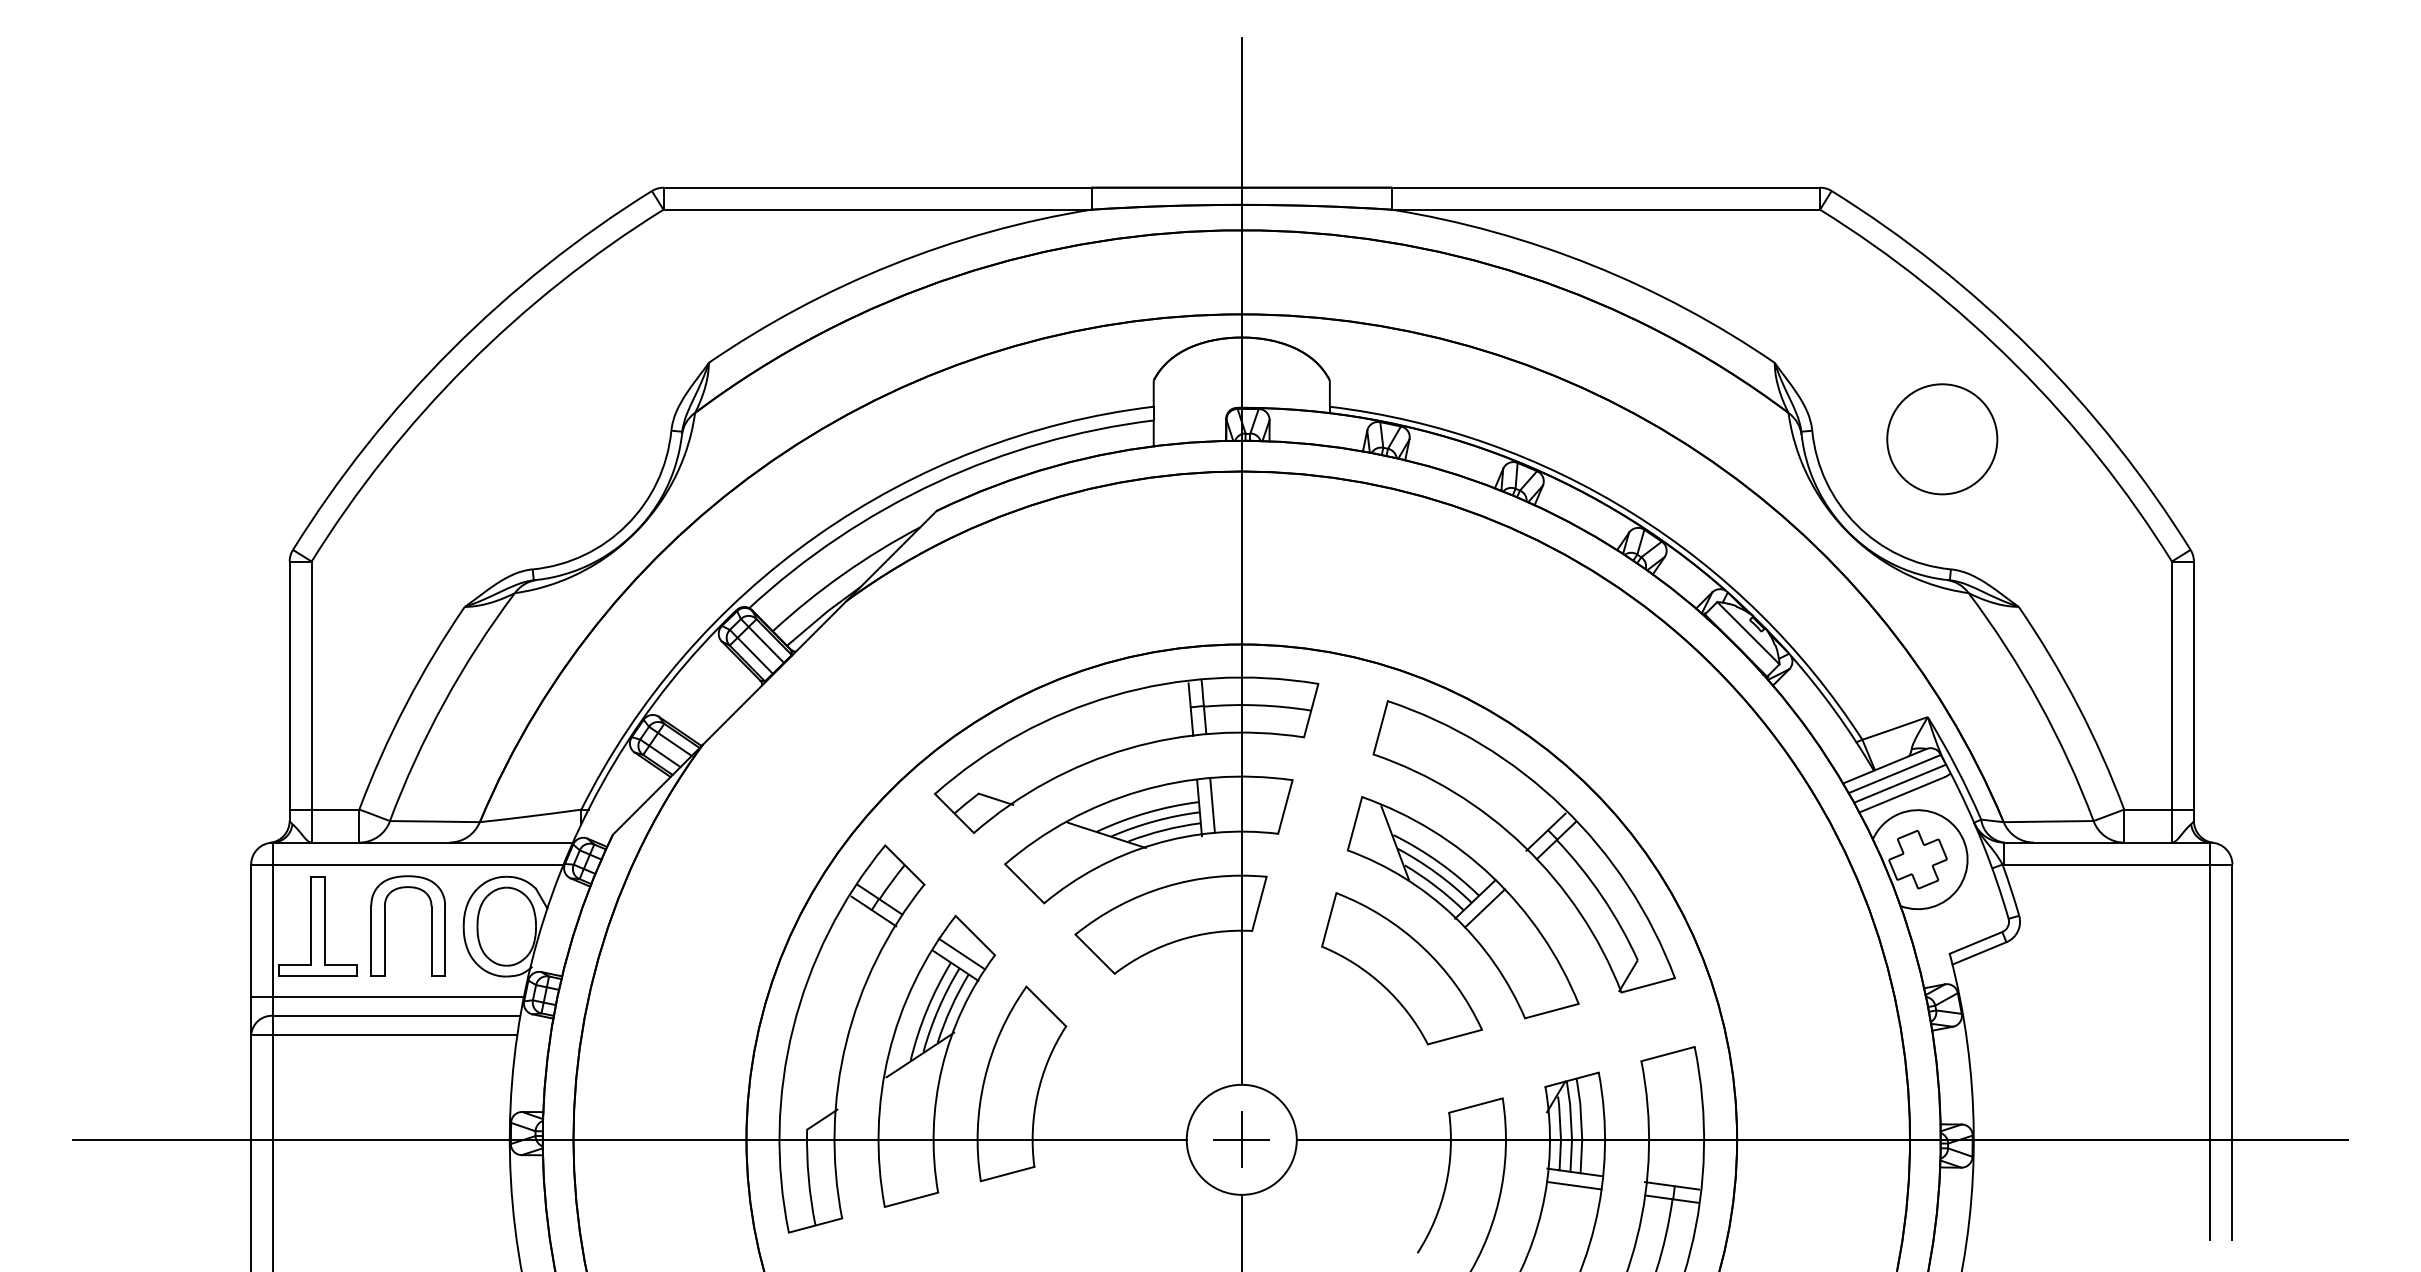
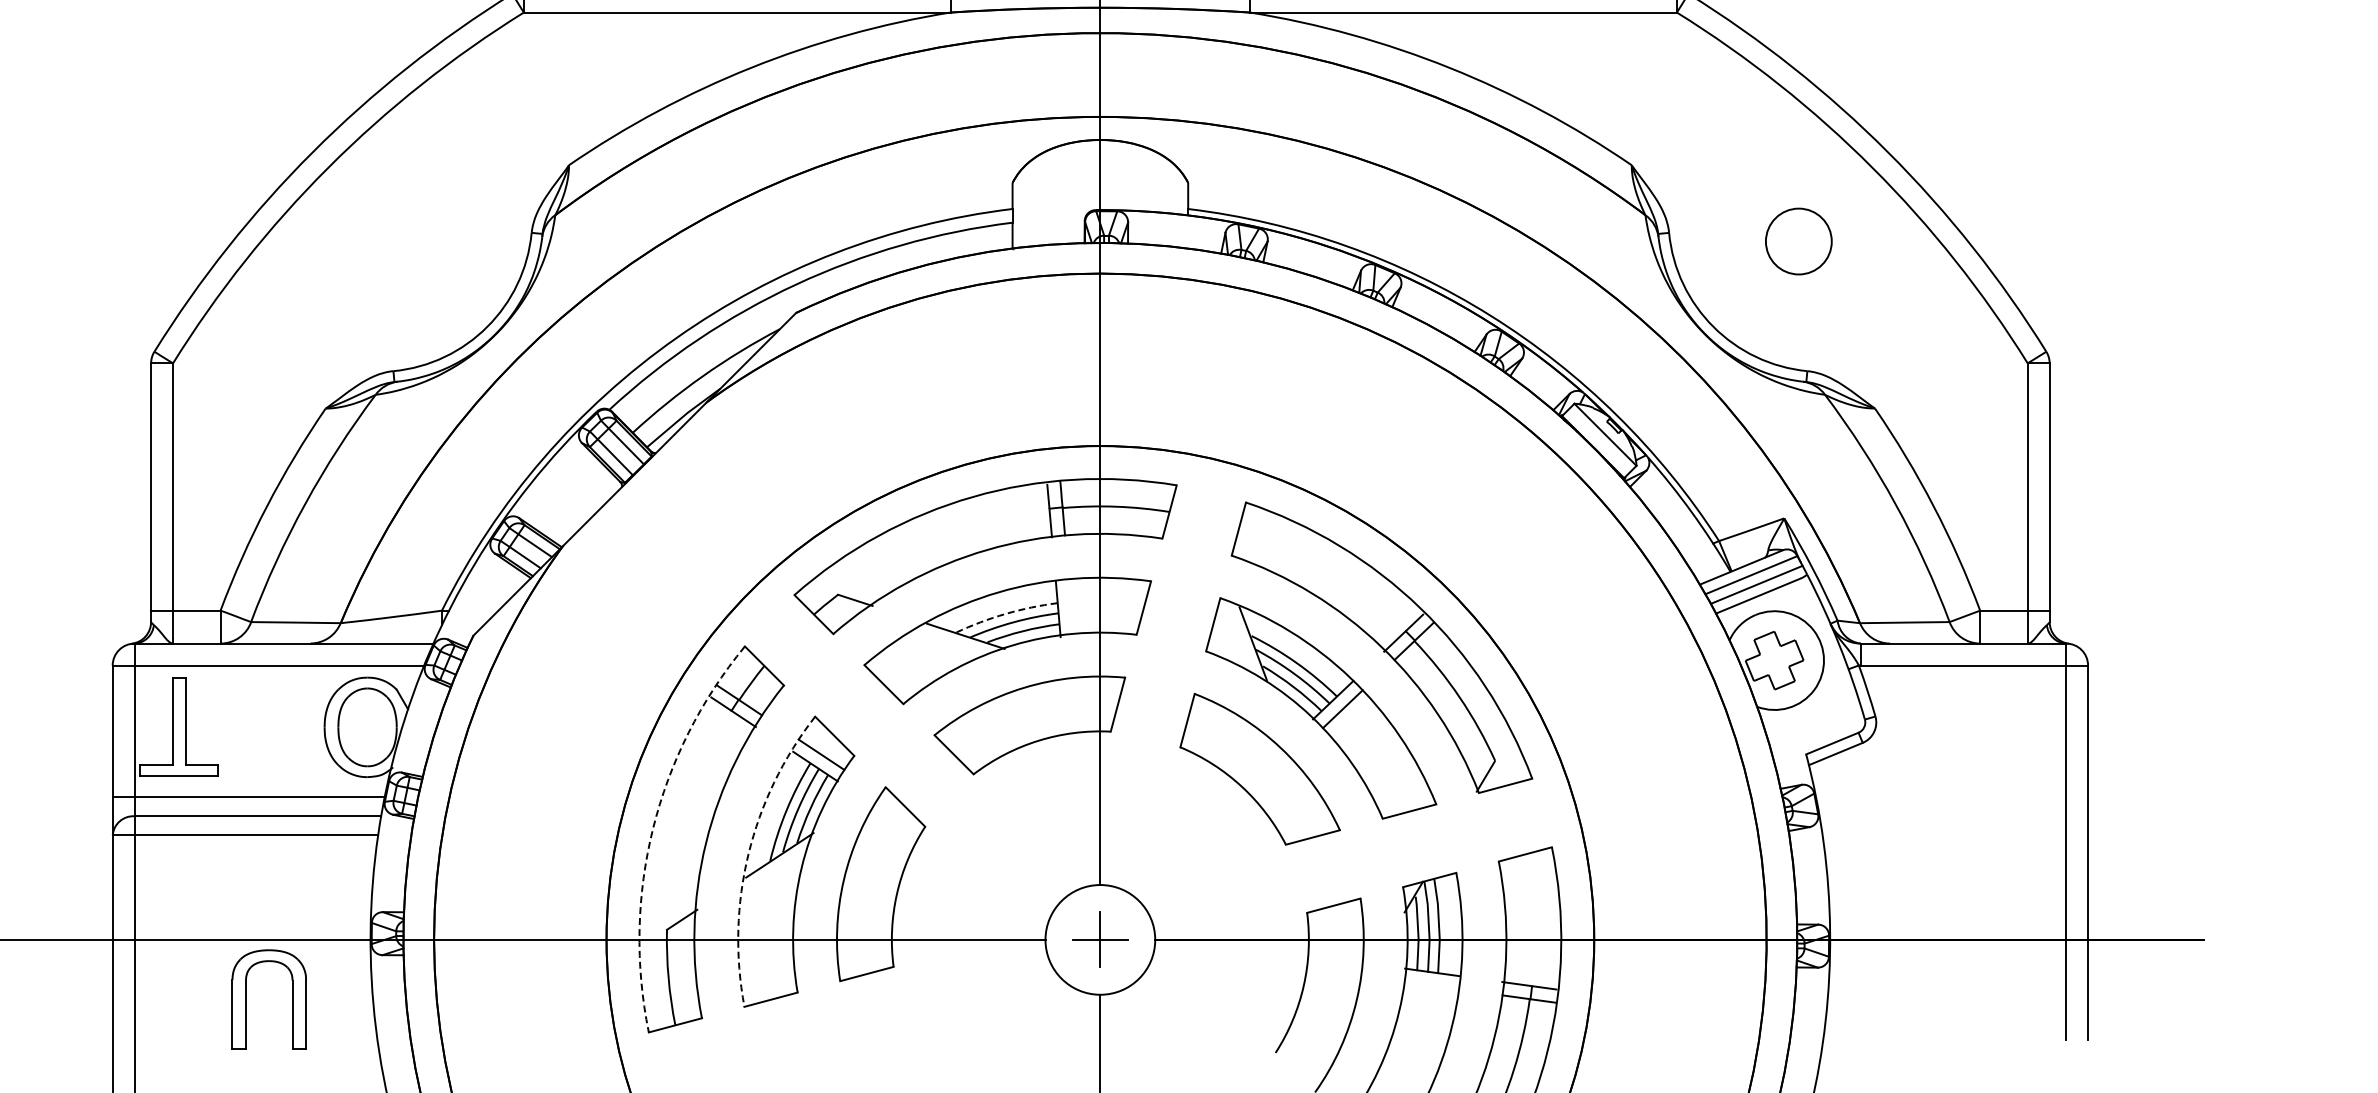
circle: (1942, 439) -> (1798, 241), size x0.6
line: (1212, 804) -> (1071, 605), removed
arc: (1146, 812) -> (1005, 613), solid -> dashed
part: (385, 925) -> (246, 999), moved
arc: (793, 1028) -> (653, 828), solid -> dashed
arc: (888, 1053) -> (748, 853), solid -> dashed
line: (1574, 1185) -> (1432, 985), removed

